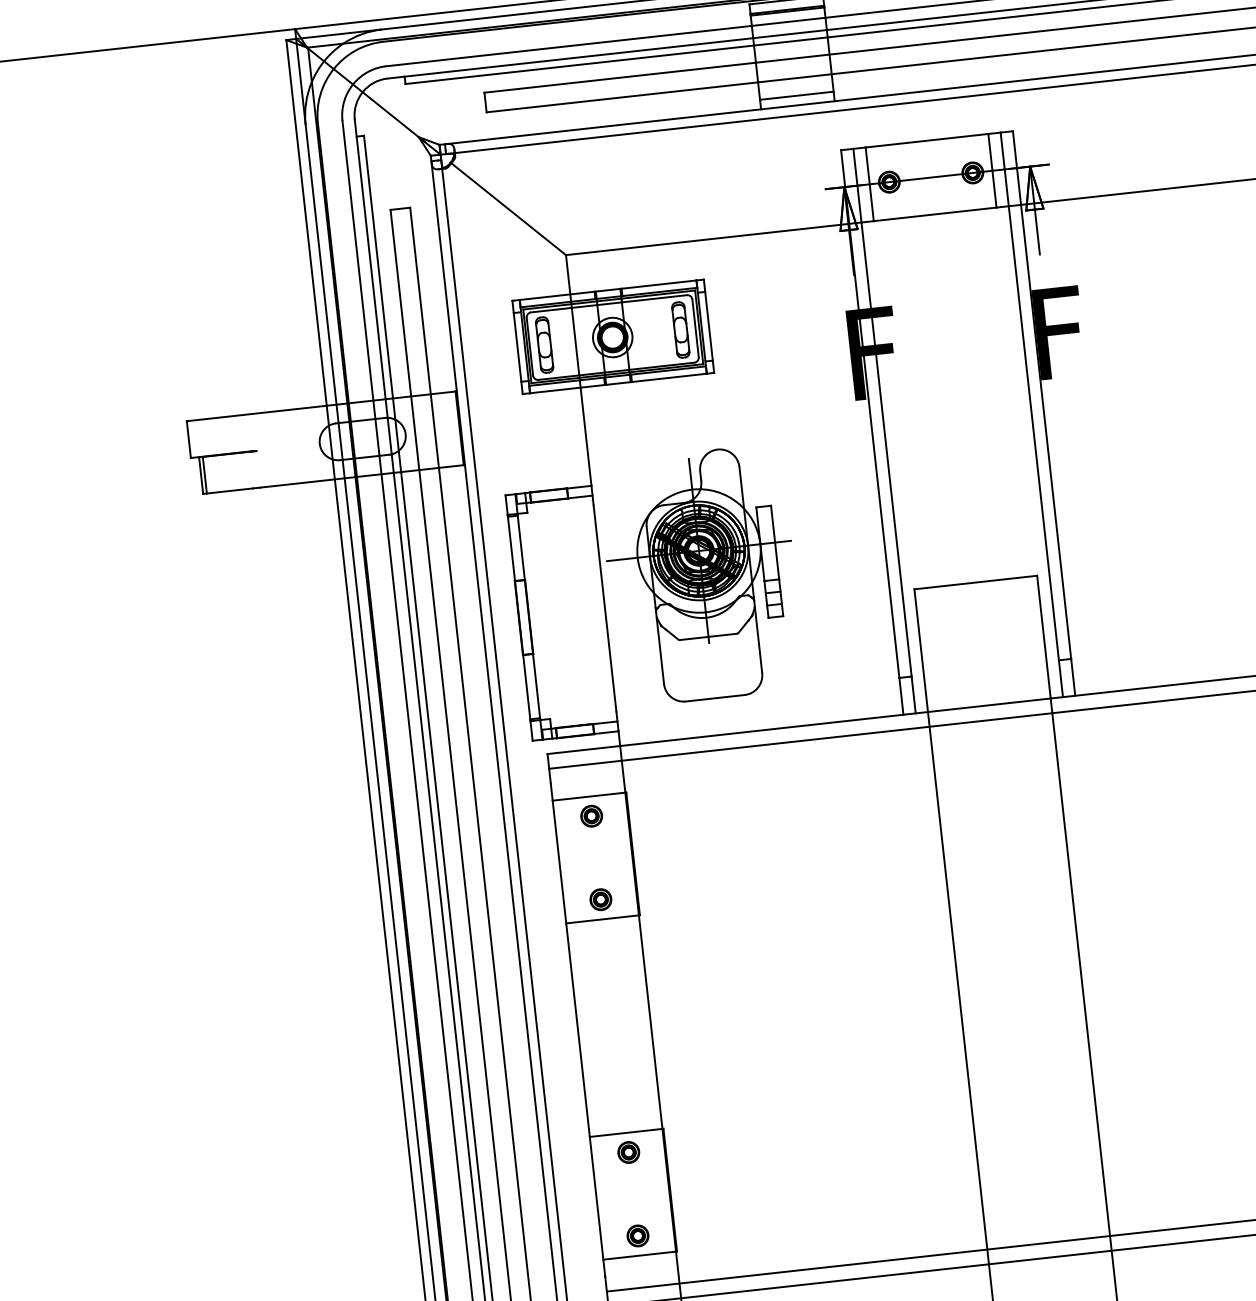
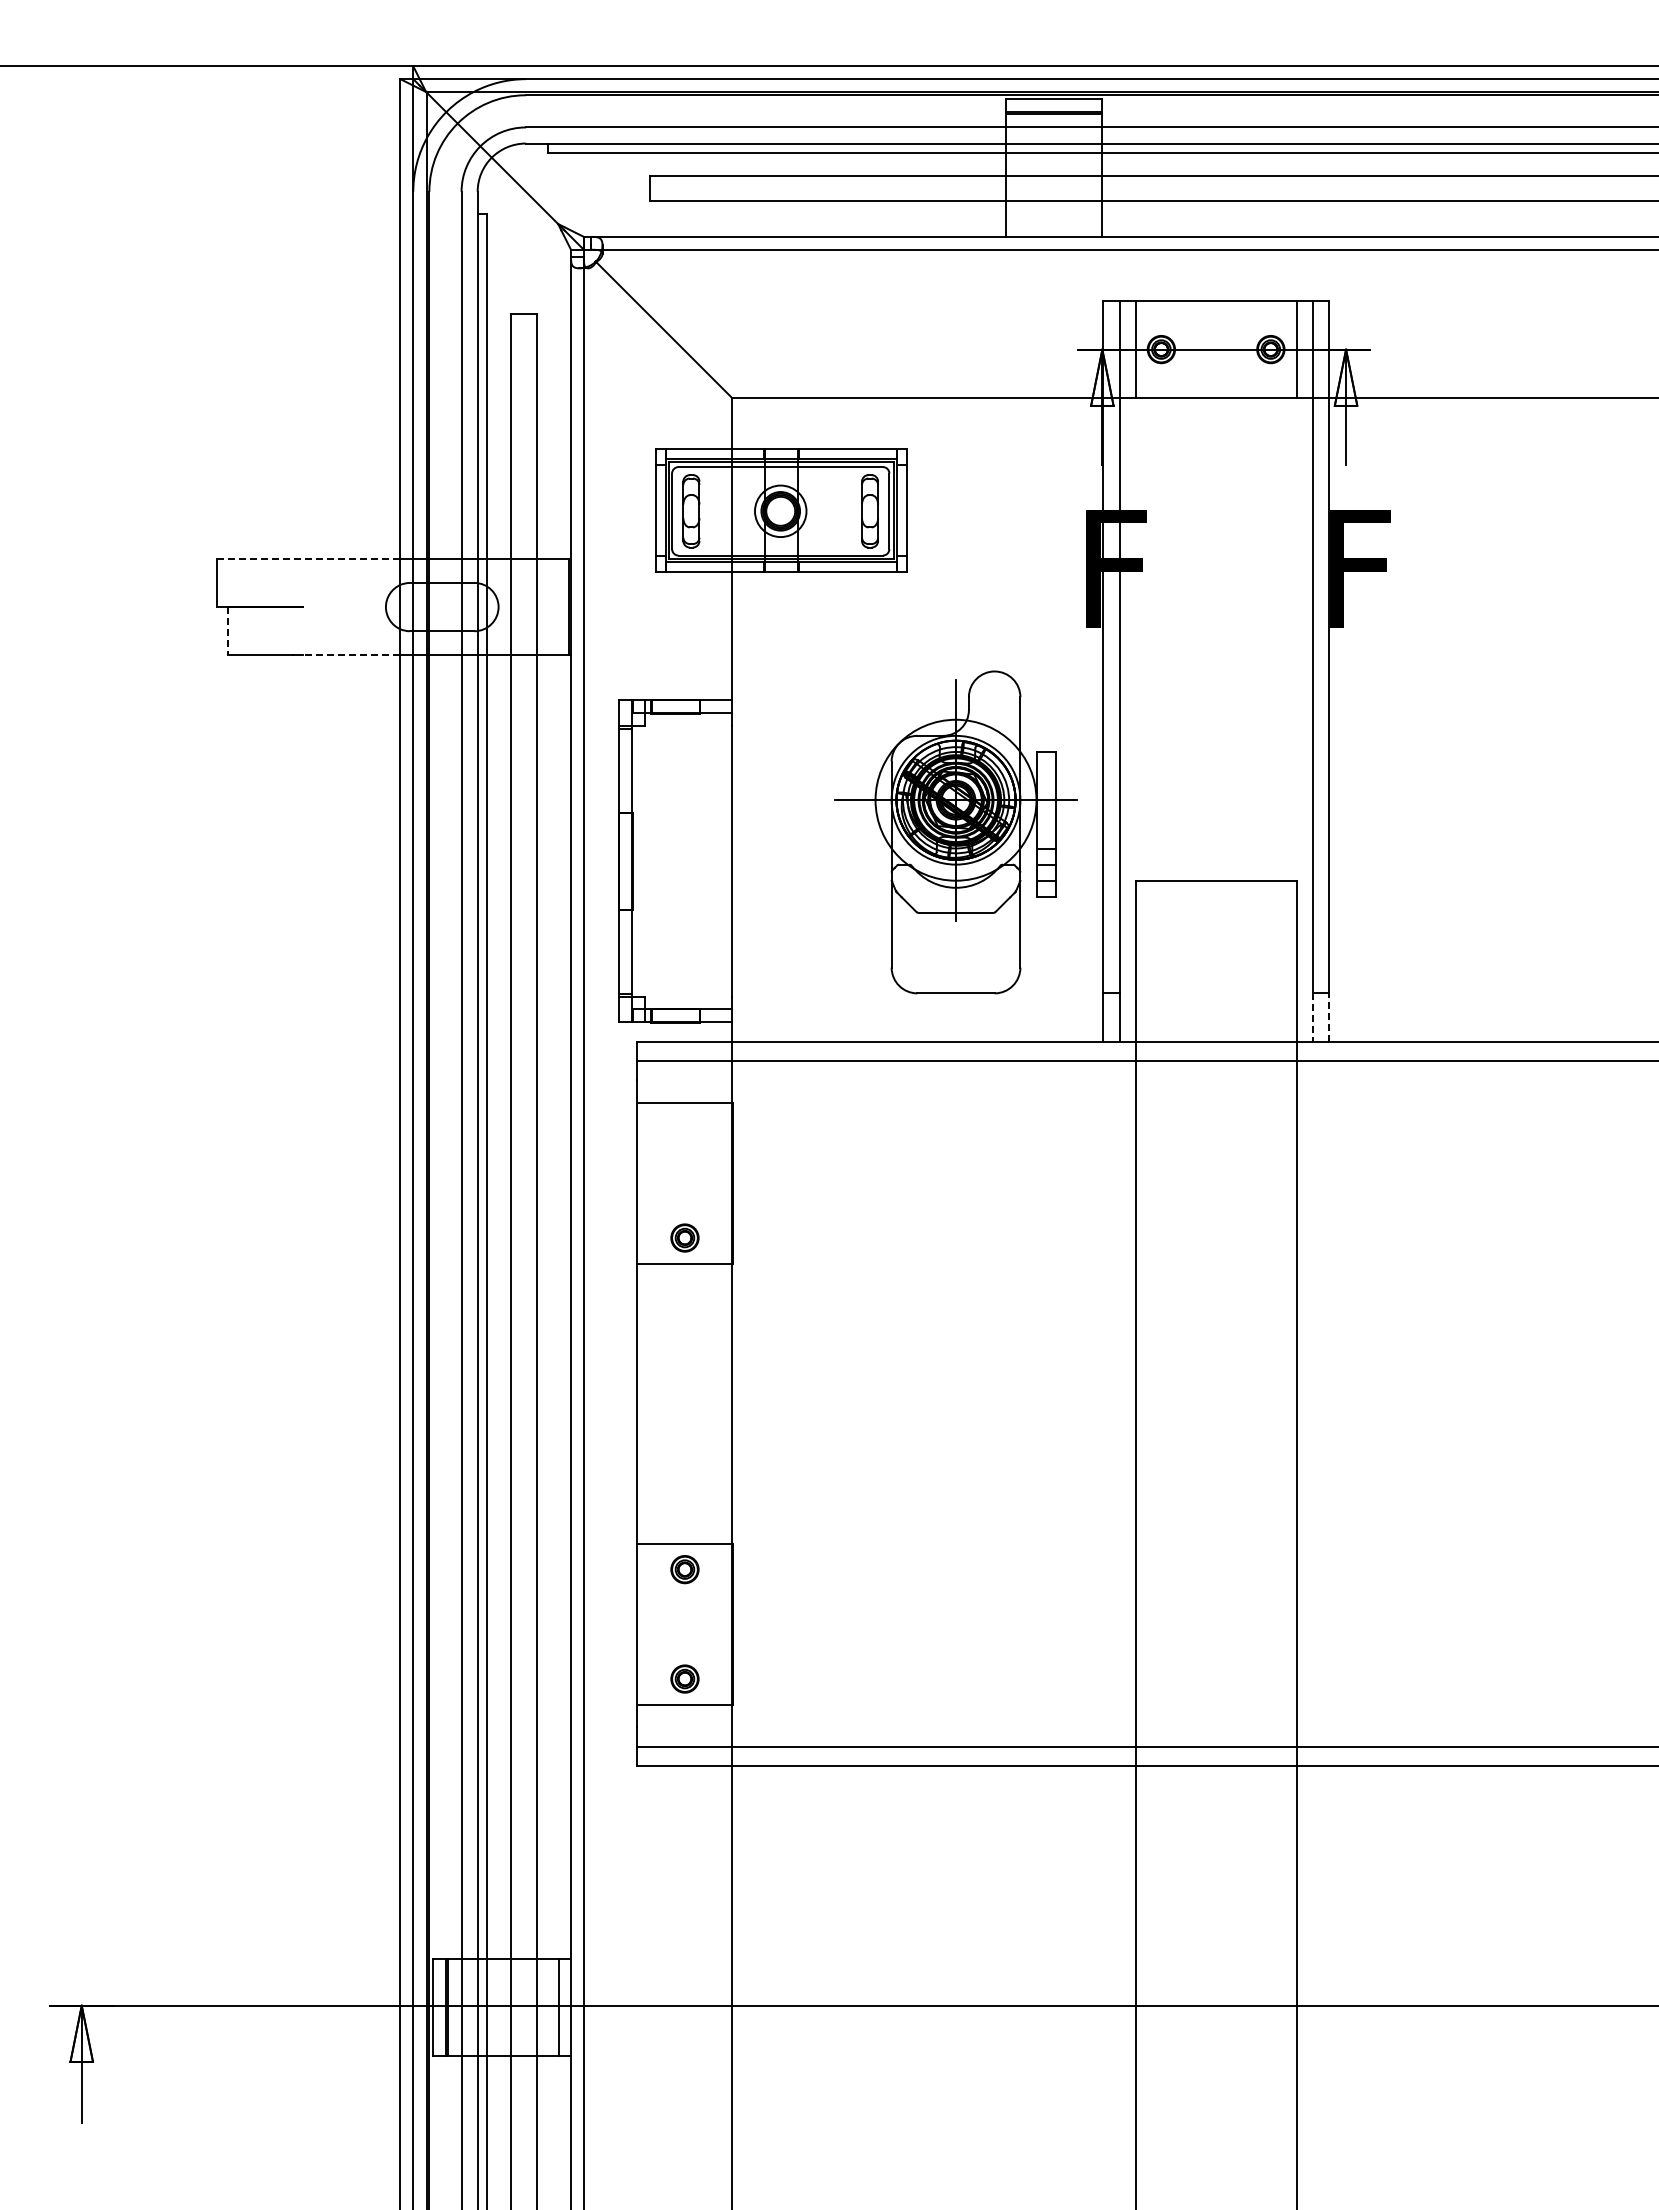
line: (796, 95) -> (1053, 224), removed
line: (256, 413) -> (308, 558), solid -> dashed
line: (201, 475) -> (227, 631), solid -> dashed
line: (204, 475) -> (232, 631), removed
line: (297, 483) -> (351, 655), solid -> dashed
part: (701, 575) -> (955, 832), moved
line: (1072, 677) -> (1328, 1017), solid -> dashed
line: (1060, 679) -> (1312, 1018), solid -> dashed
part: (591, 816) -> (684, 1128), removed

